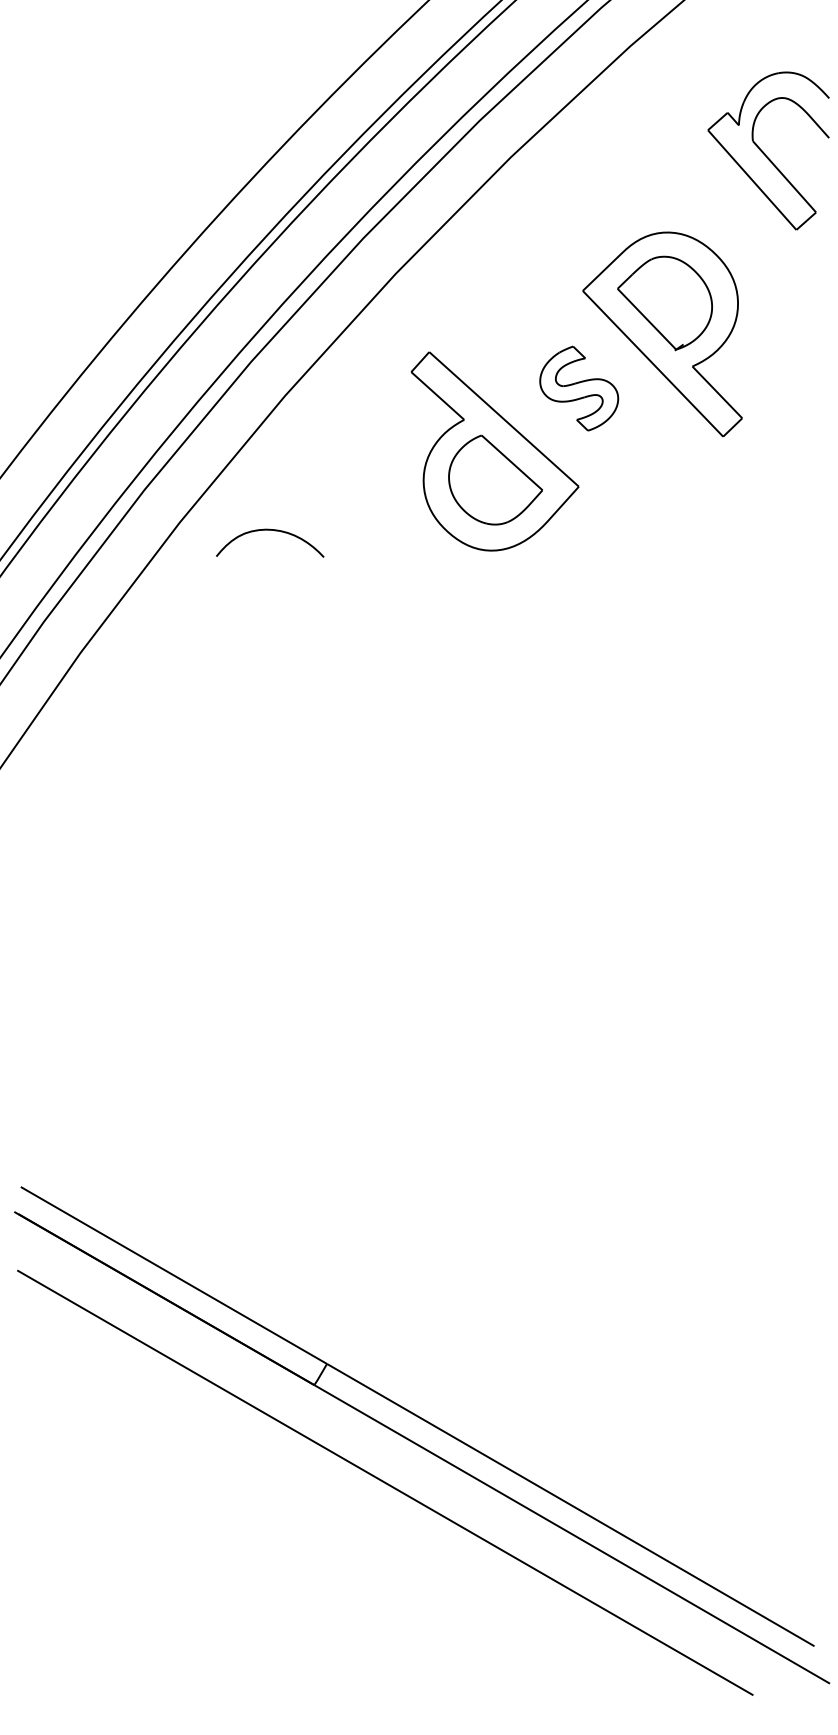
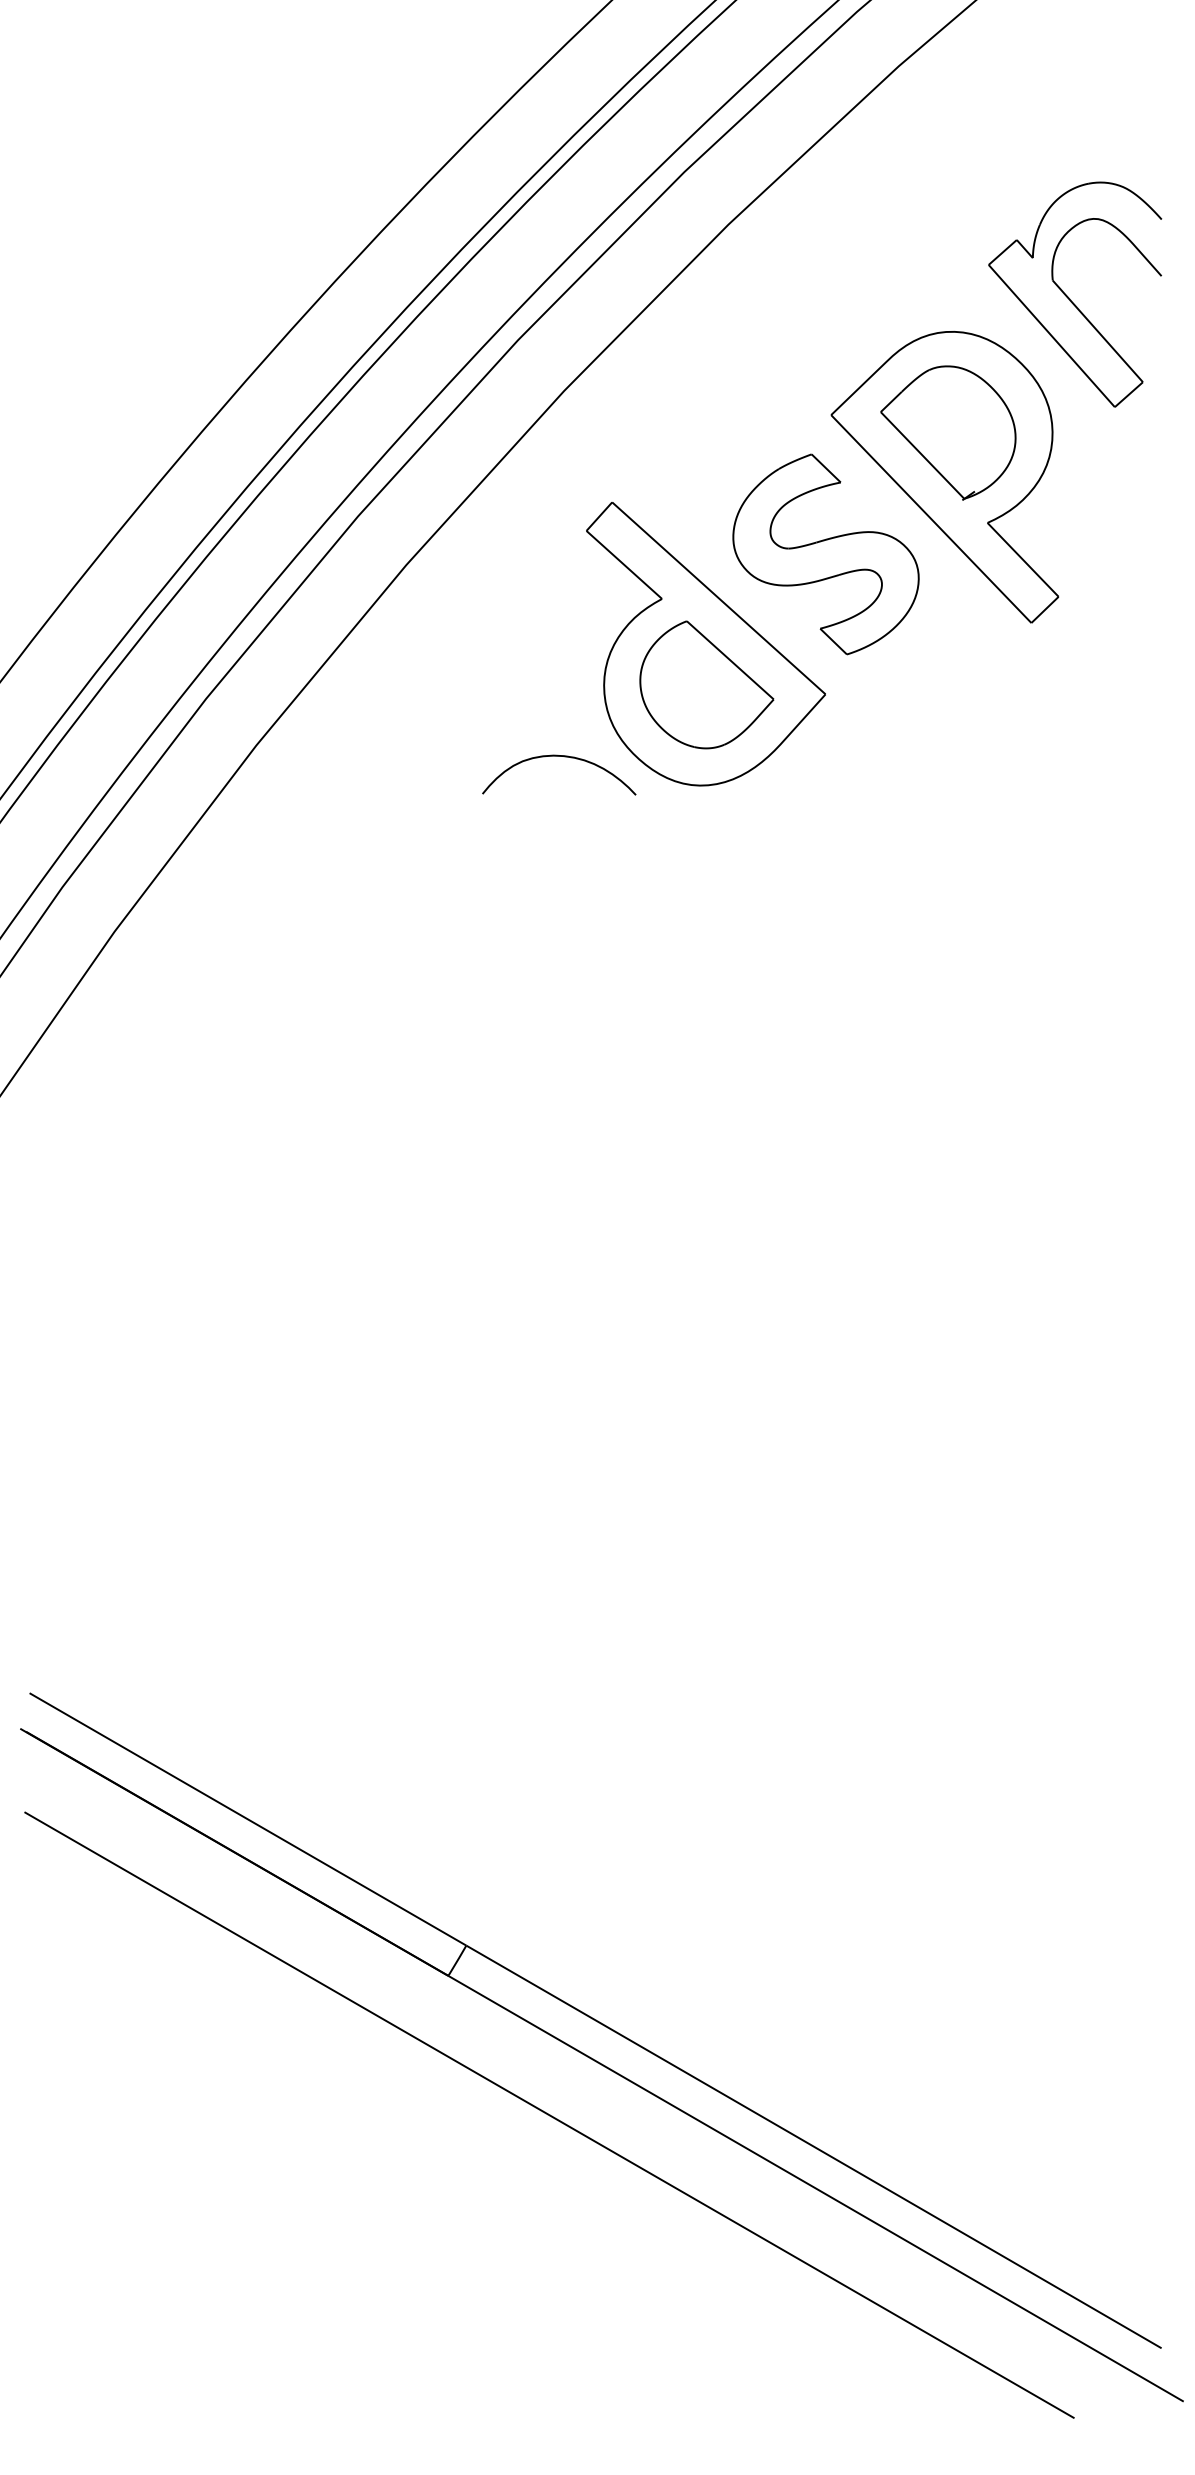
part: (764, 153) -> (1069, 297), moved
part: (578, 388) -> (825, 554), size x1.67
curve: (273, 530) -> (564, 757), moved

